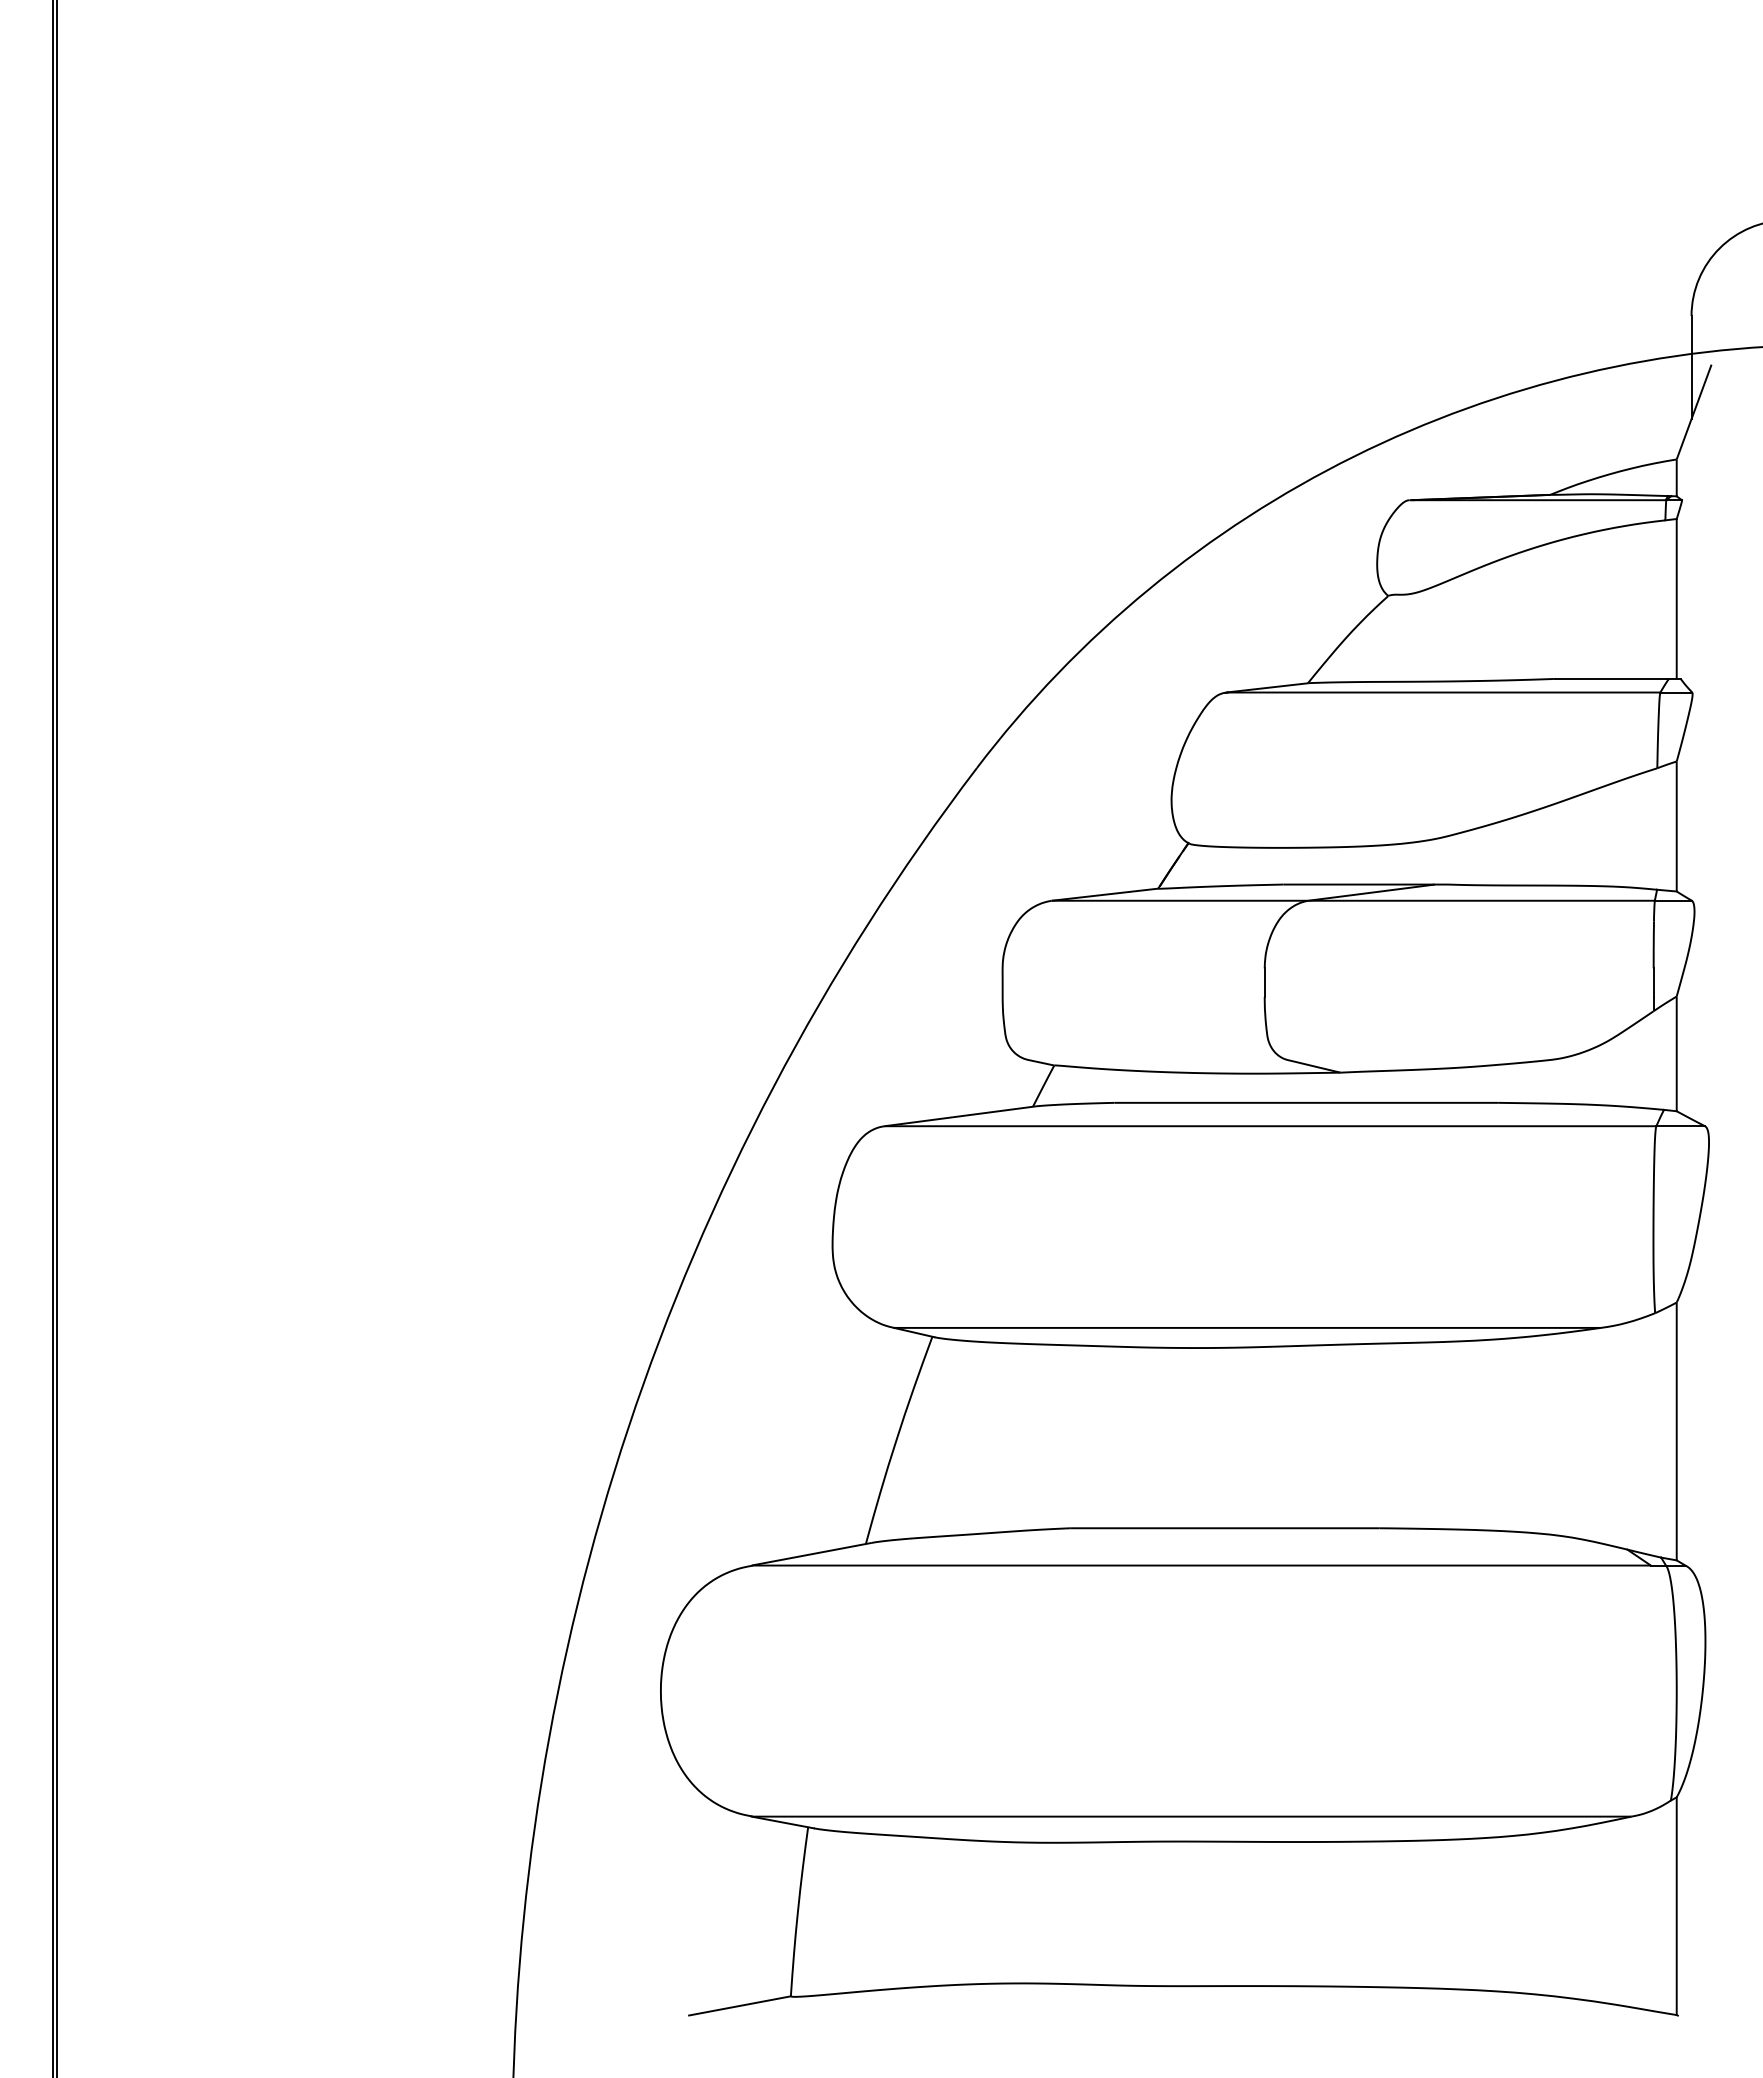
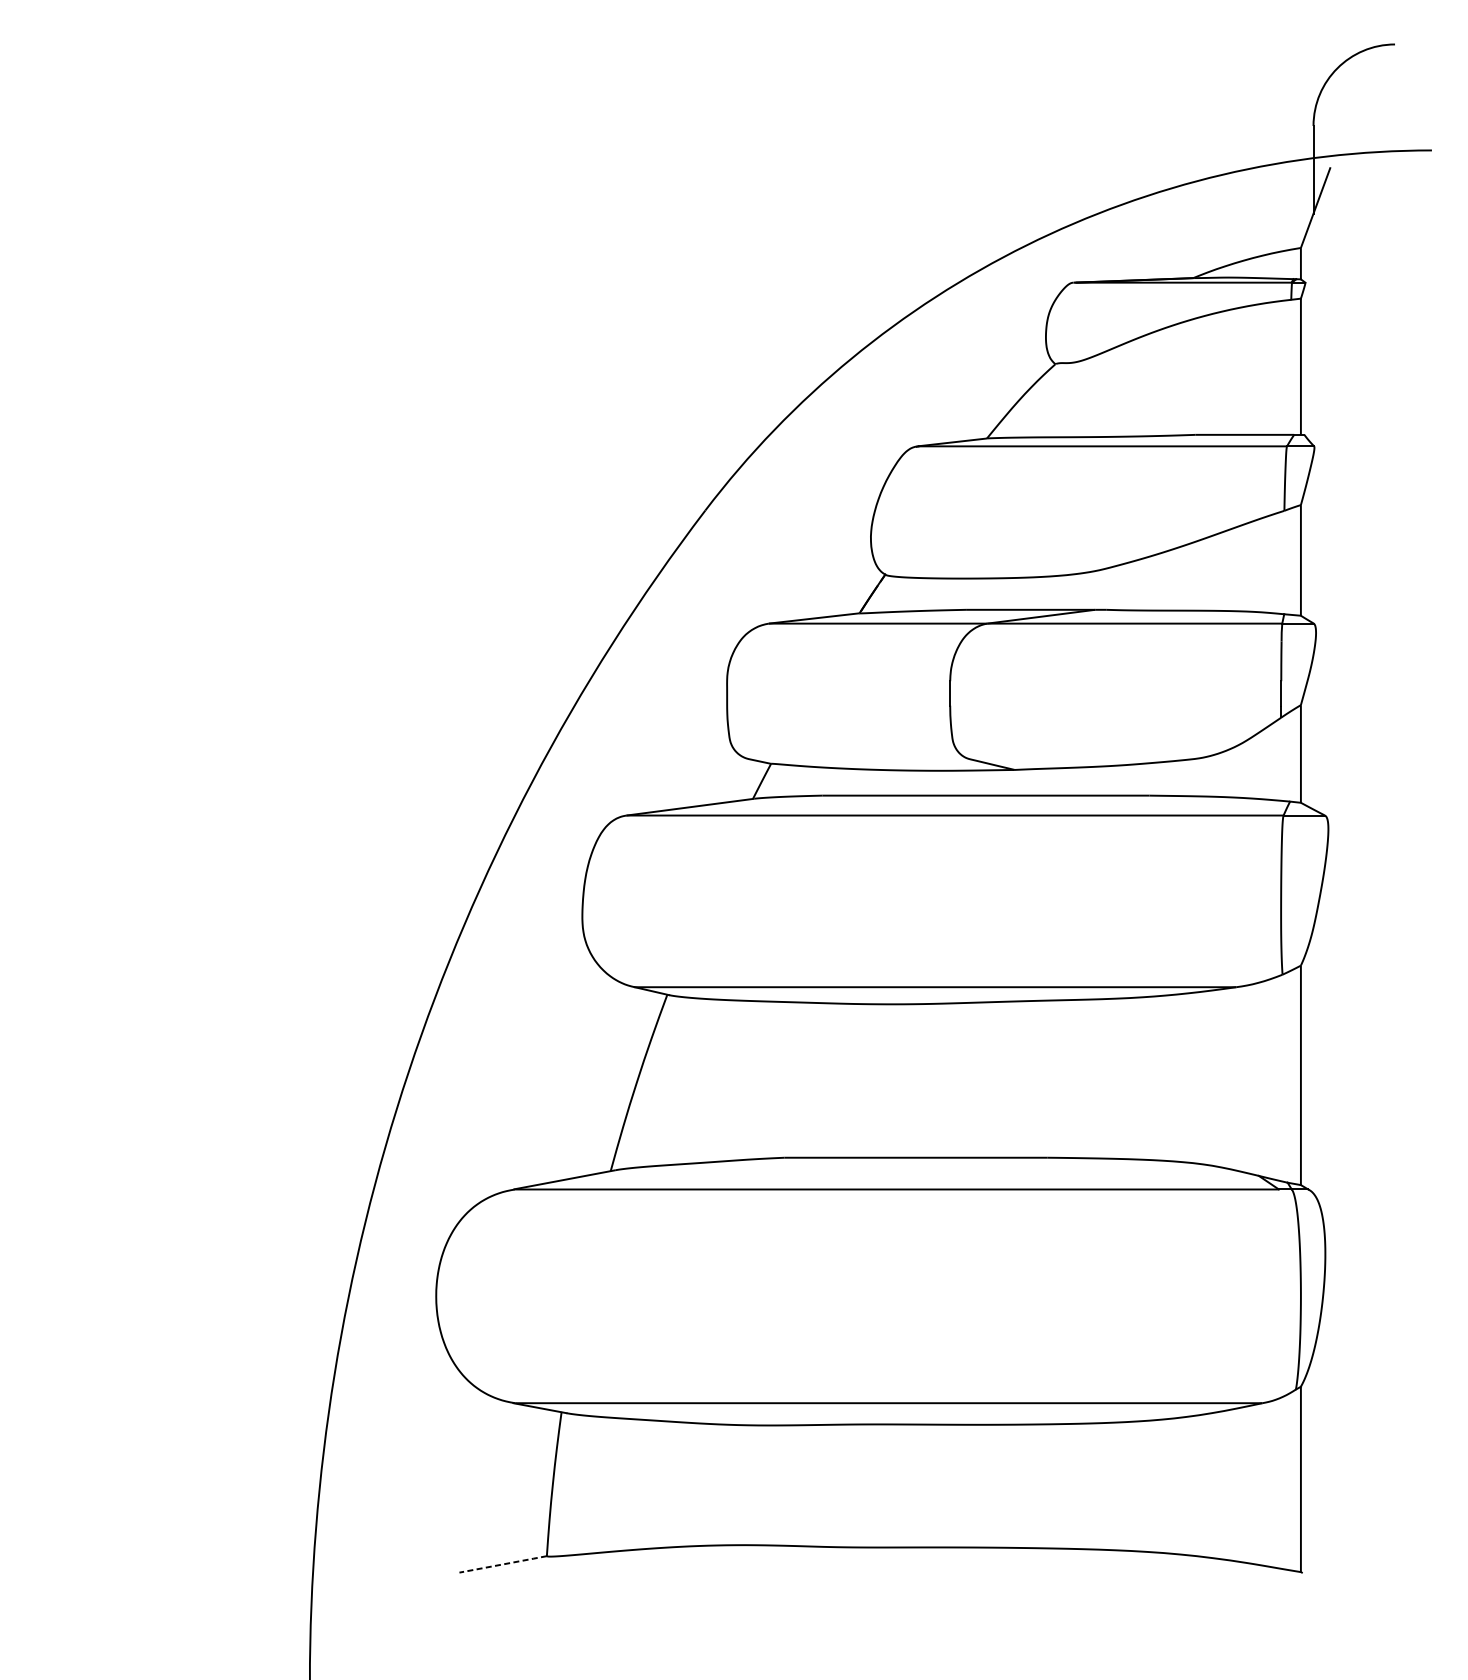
line: (740, 2005) -> (504, 1563), solid -> dashed

